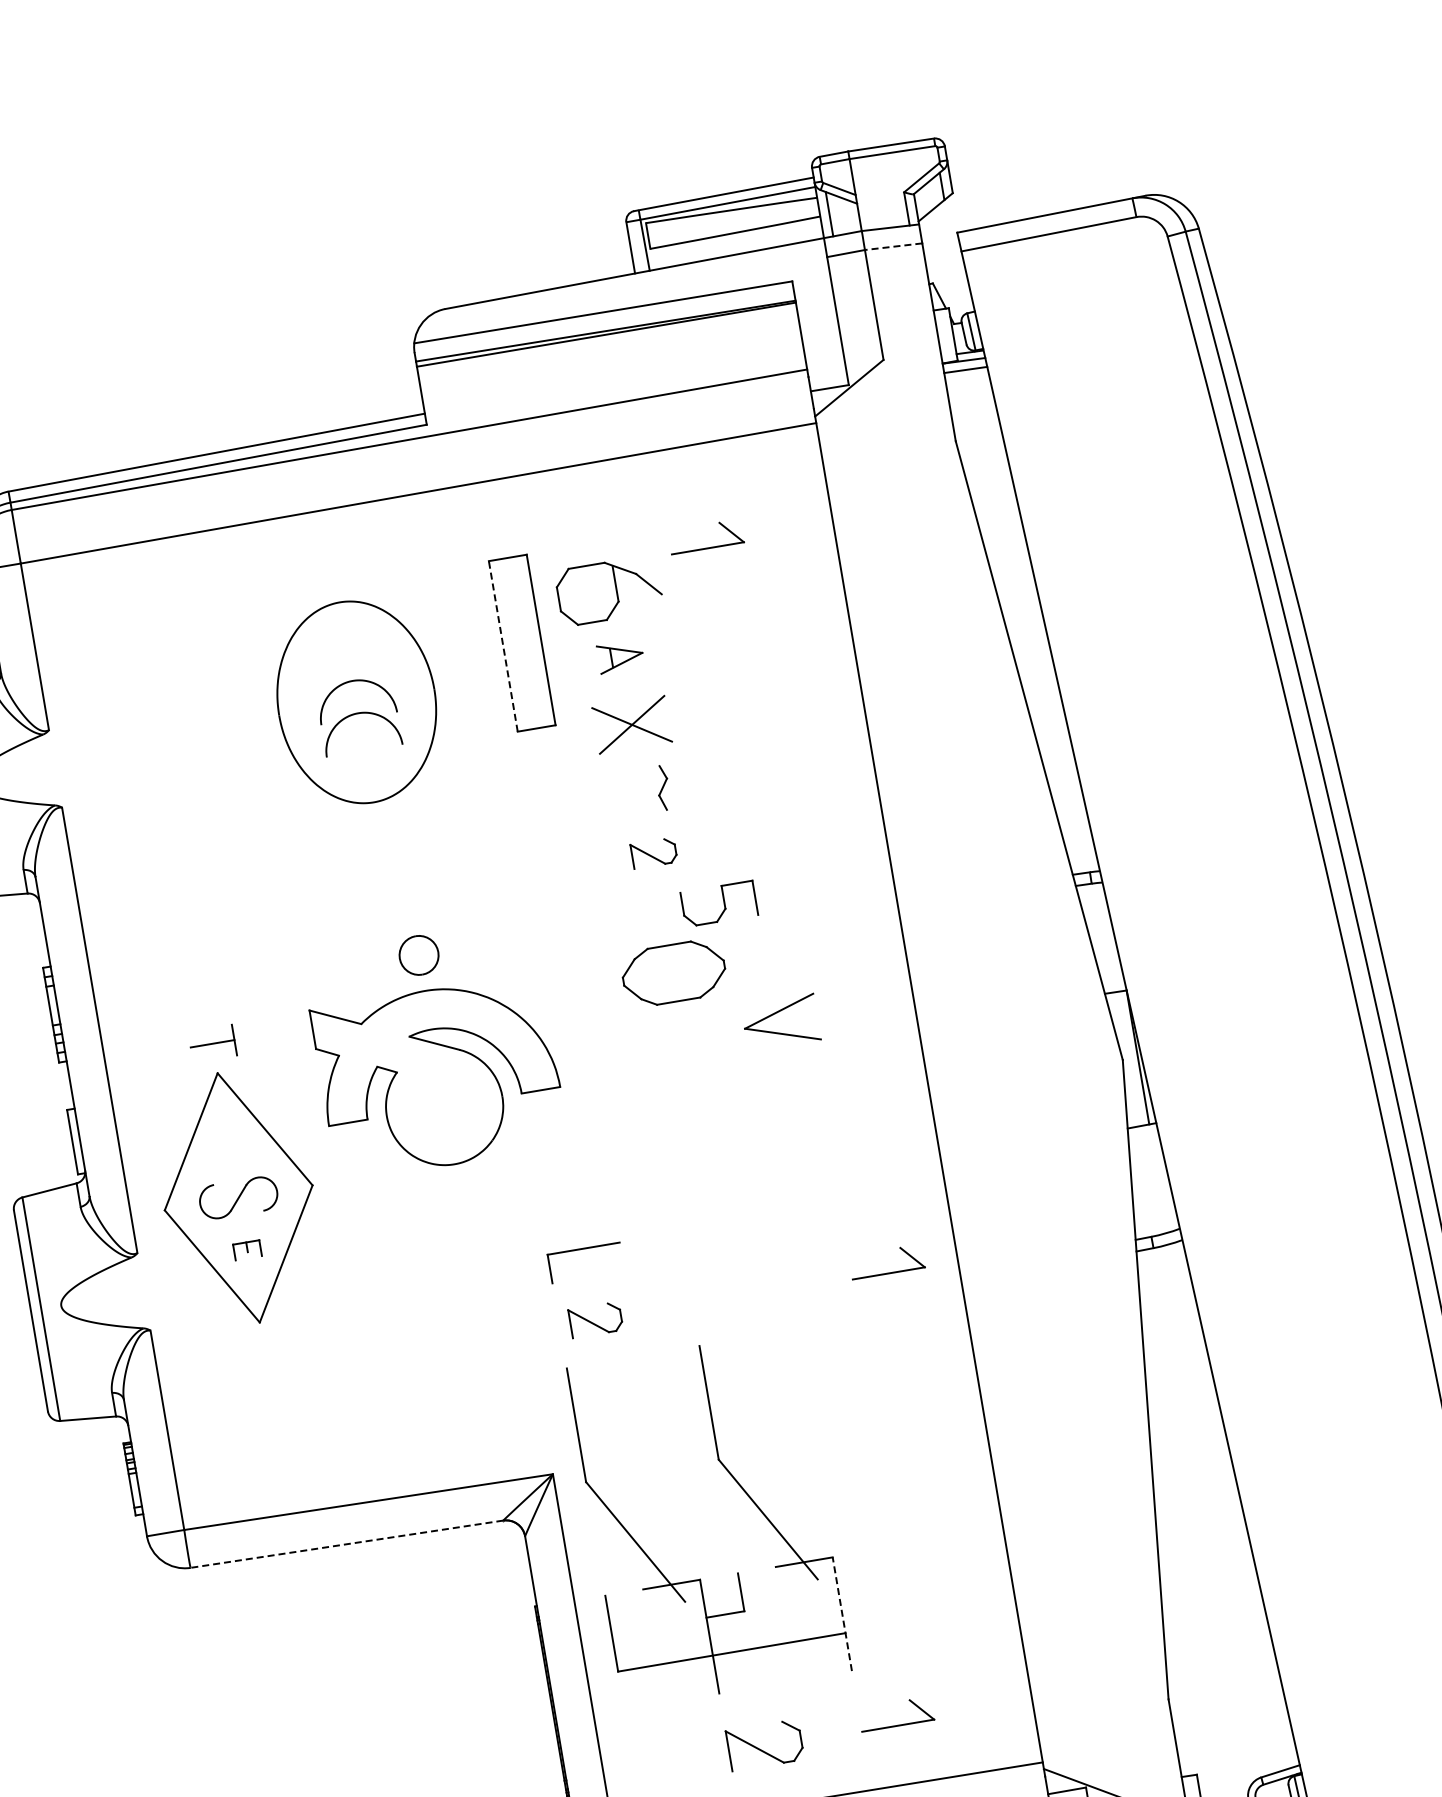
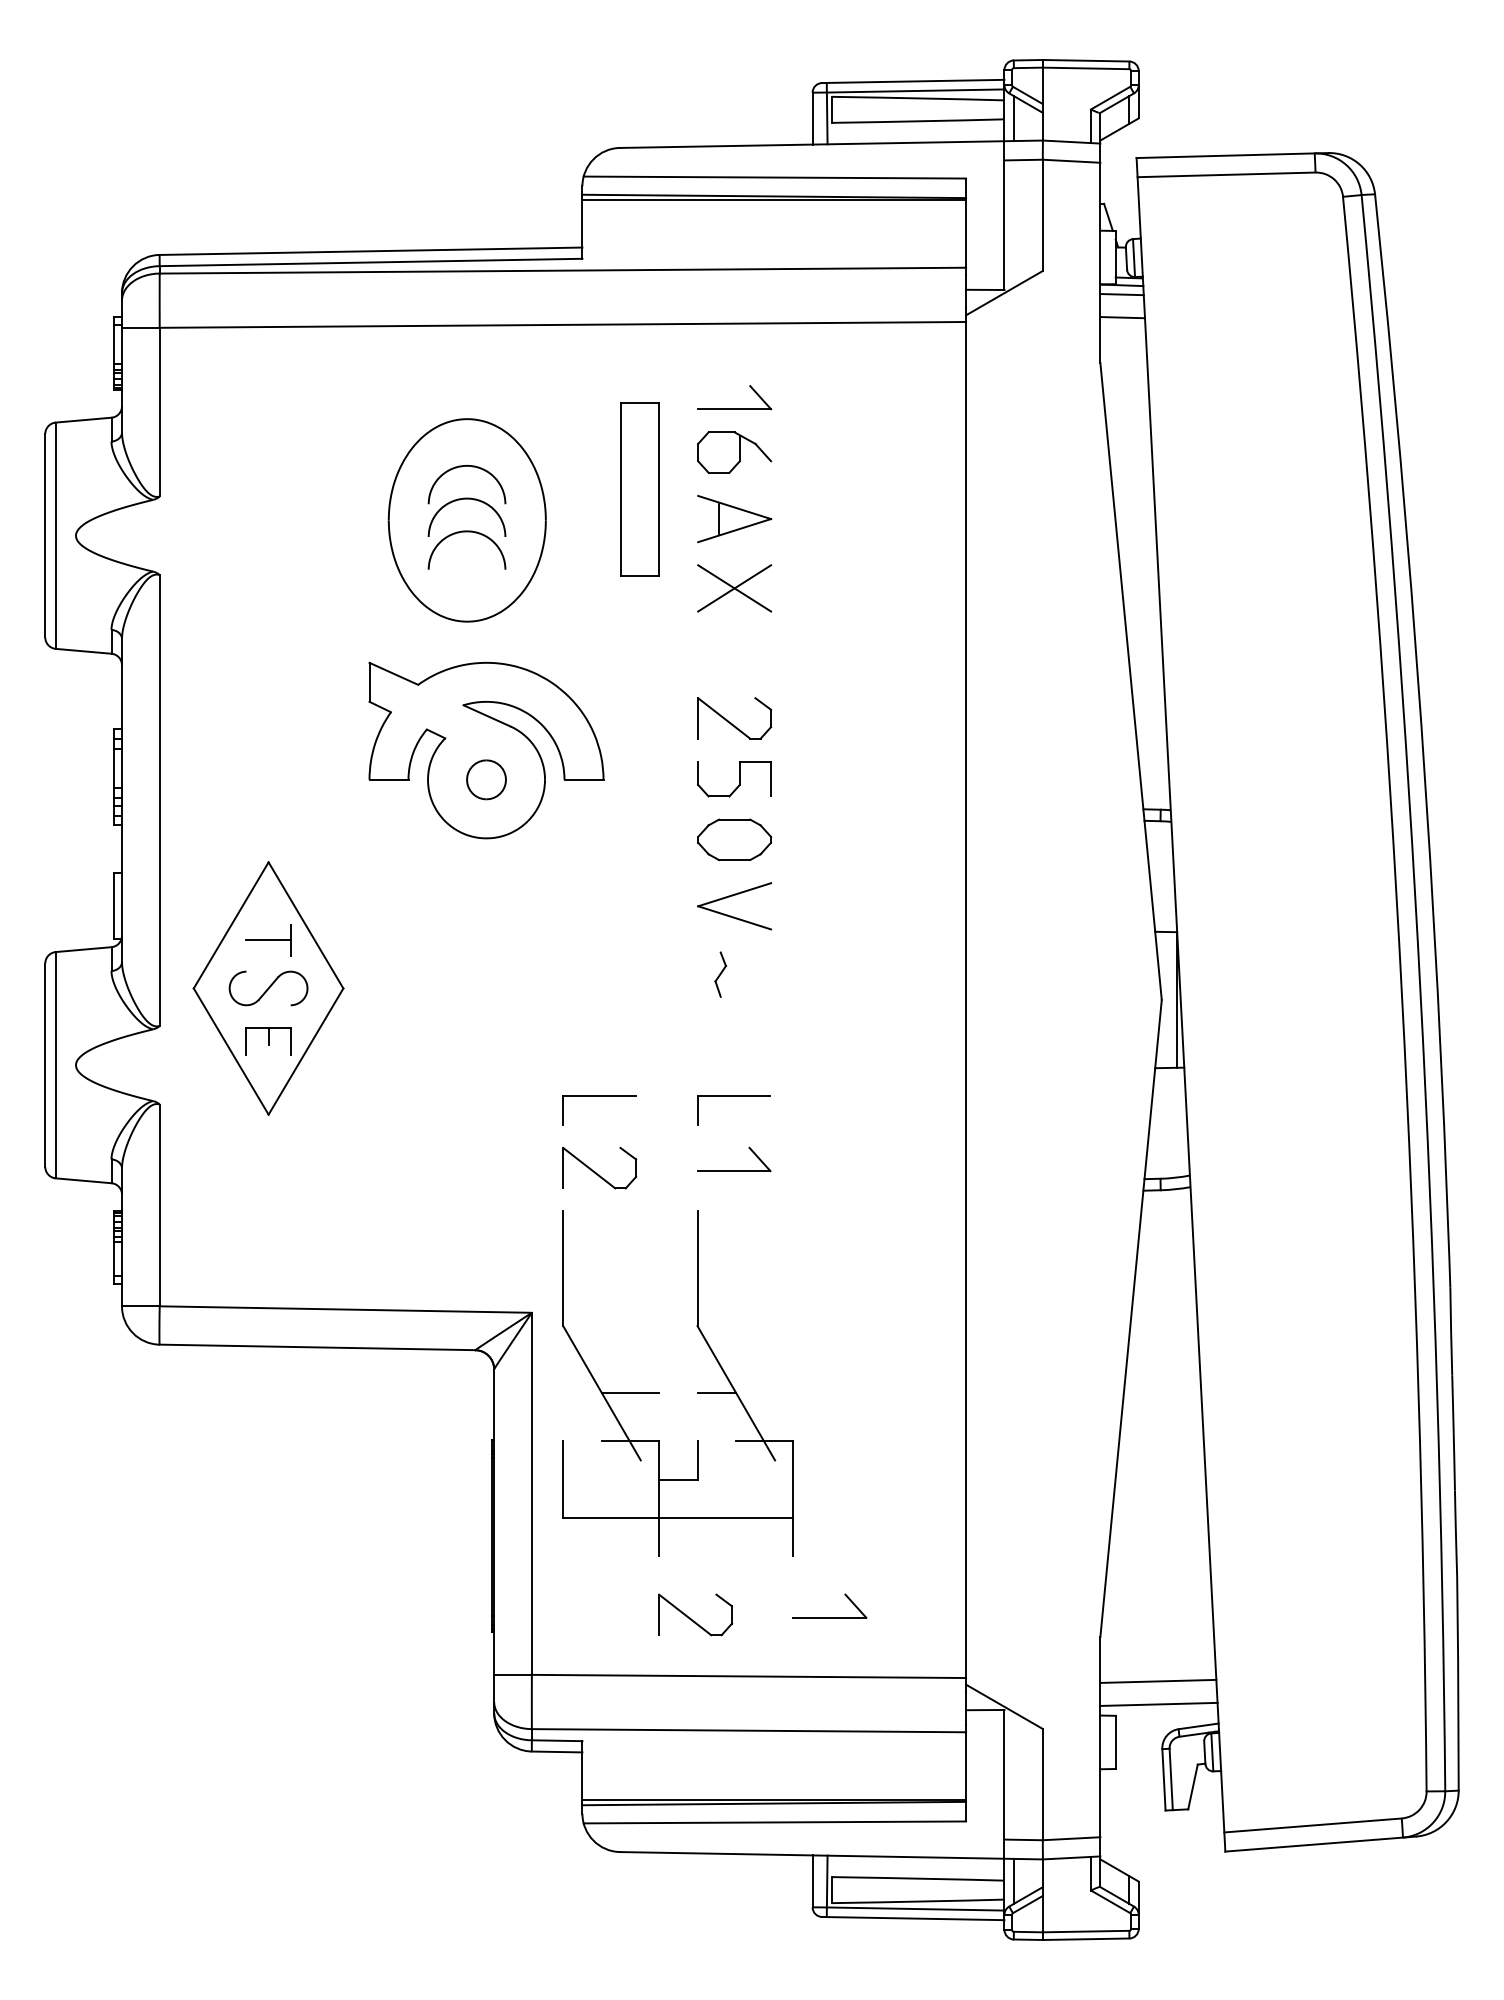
line: (893, 246) -> (1071, 161), dashed -> solid
line: (969, 392) -> (1122, 317), added
part: (707, 547) -> (734, 408), moved
part: (609, 590) -> (734, 452), size x0.71
line: (502, 646) -> (620, 489), dashed -> solid
curve: (342, 651) -> (461, 467), added
part: (620, 656) -> (734, 519), size x1.67
part: (662, 787) -> (720, 974), moved
part: (653, 853) -> (734, 718), size x1.67
part: (719, 904) -> (734, 779), moved
part: (673, 972) -> (734, 839), size x0.71
part: (779, 1032) -> (731, 915), moved
part: (212, 1043) -> (268, 940), moved
part: (439, 1077) -> (486, 750), moved
part: (715, 1226) -> (733, 1096), added
part: (247, 1250) -> (268, 1041), size x1.67
part: (889, 1272) -> (734, 1170), moved
part: (595, 1319) -> (599, 1167), size x1.43
line: (748, 1523) -> (716, 1393), added
line: (663, 1537) -> (630, 1393), added
line: (346, 1544) -> (317, 1347), dashed -> solid
line: (842, 1613) -> (793, 1498), dashed -> solid
line: (1233, 1732) -> (1158, 1680), added
line: (1237, 1755) -> (1158, 1703), added

